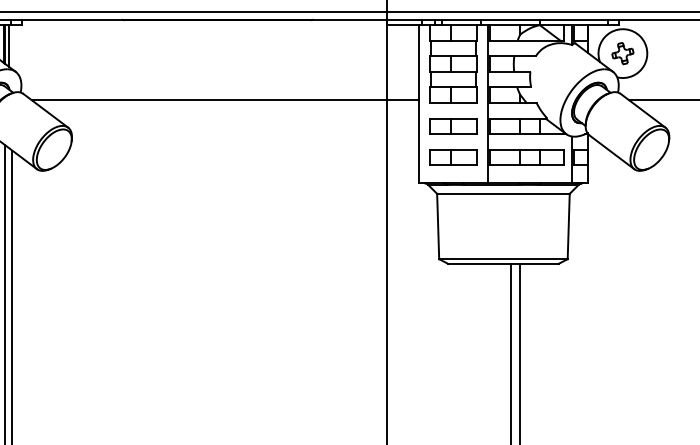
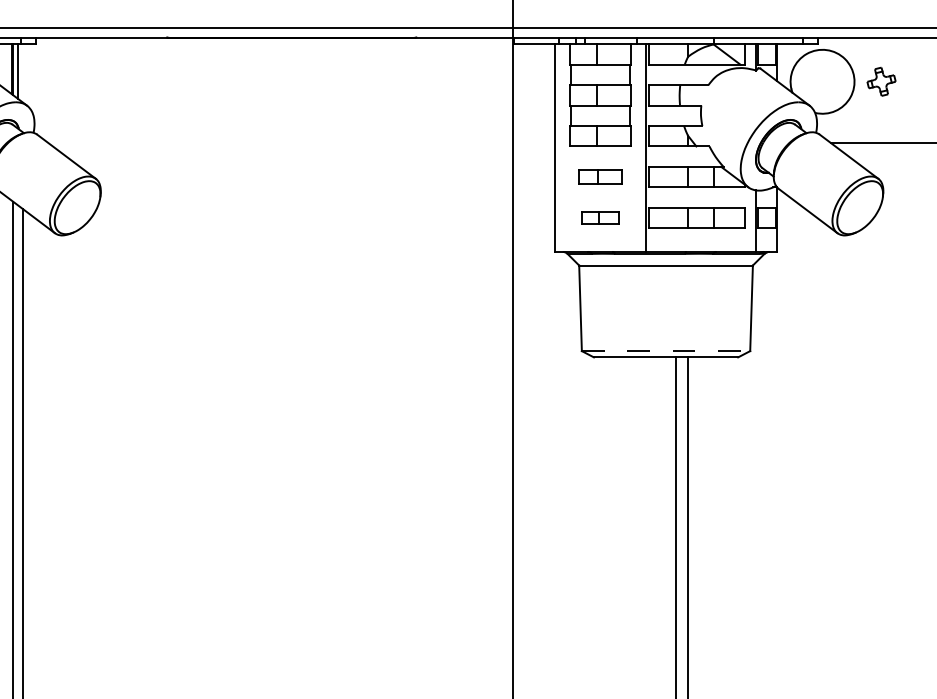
part: (622, 53) -> (881, 81), moved
line: (225, 100) -> (301, 143), removed
part: (453, 125) -> (600, 176), size x0.7
part: (453, 157) -> (600, 217), size x0.6
line: (503, 259) -> (666, 351), solid -> dashed

